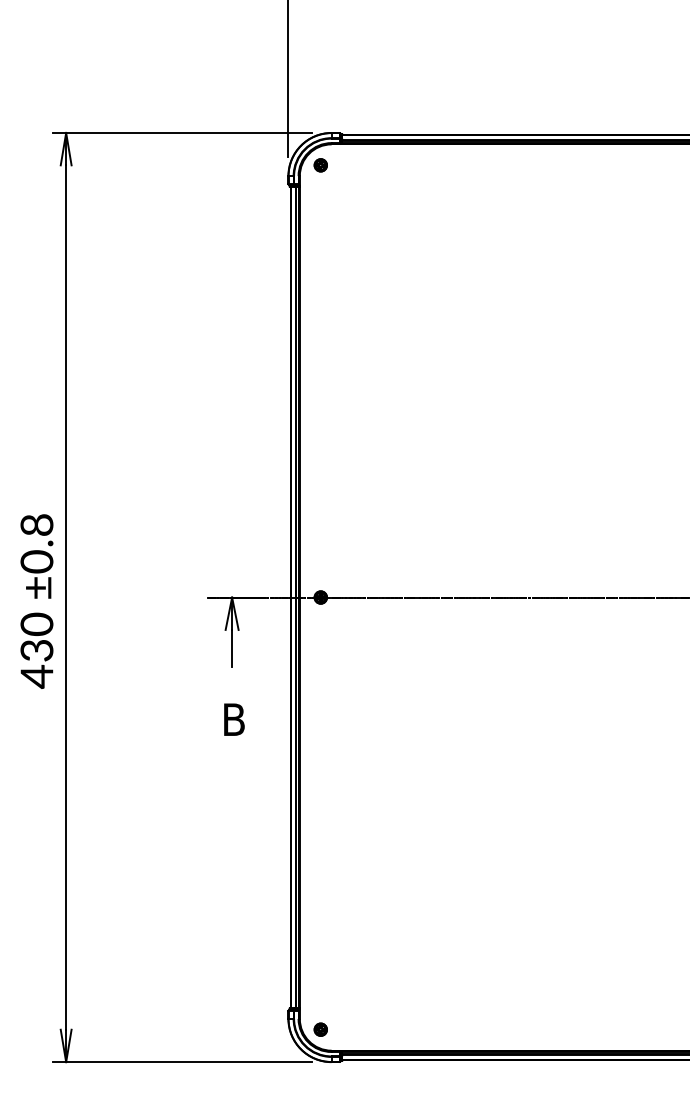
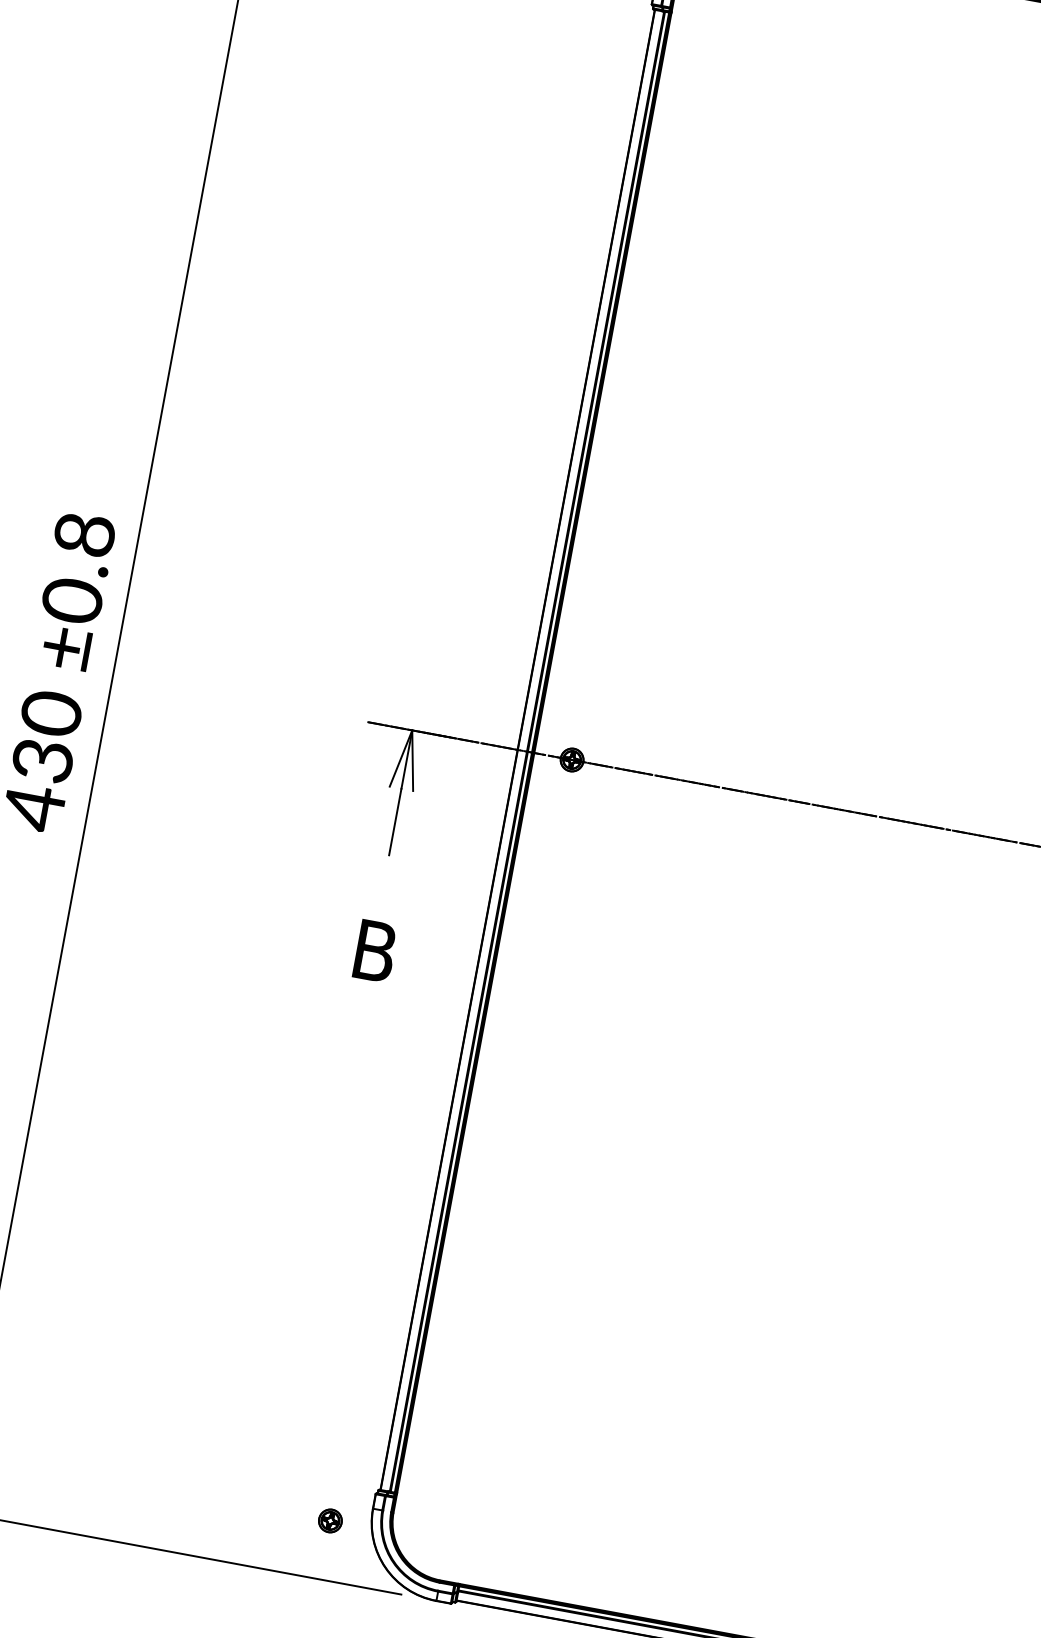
part: (320, 1029) -> (329, 1520), moved

